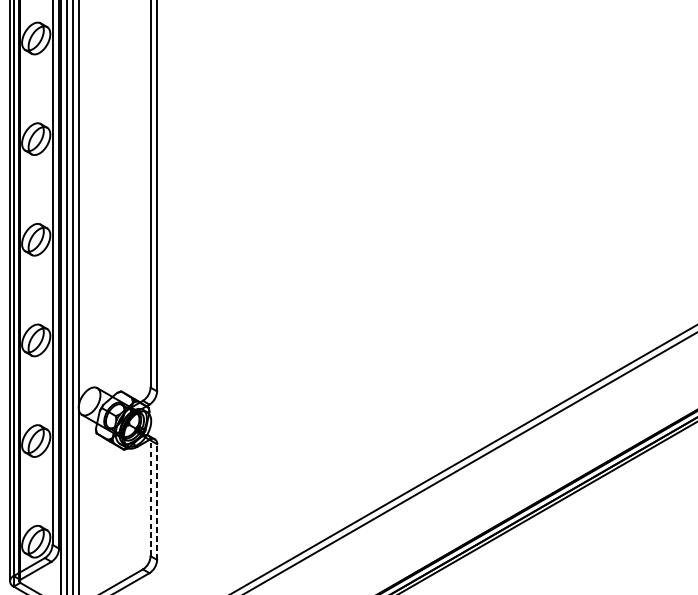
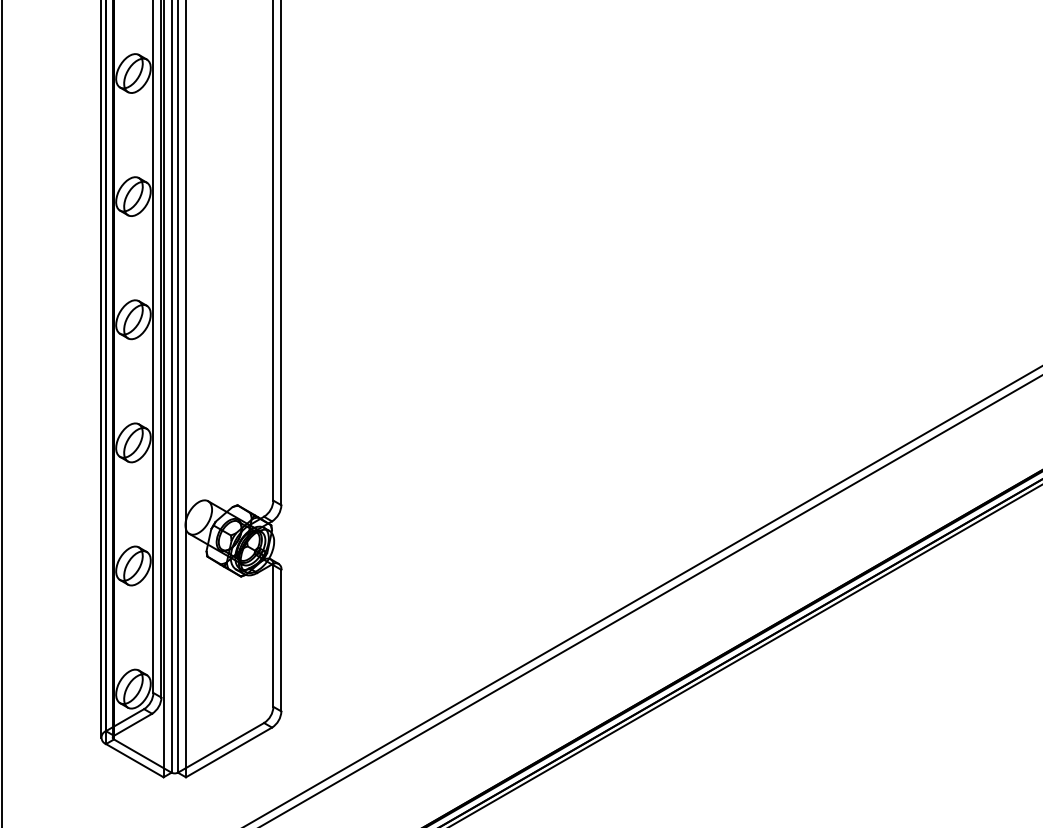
line: (150, 498) -> (273, 636), dashed -> solid
line: (157, 501) -> (281, 640), dashed -> solid

